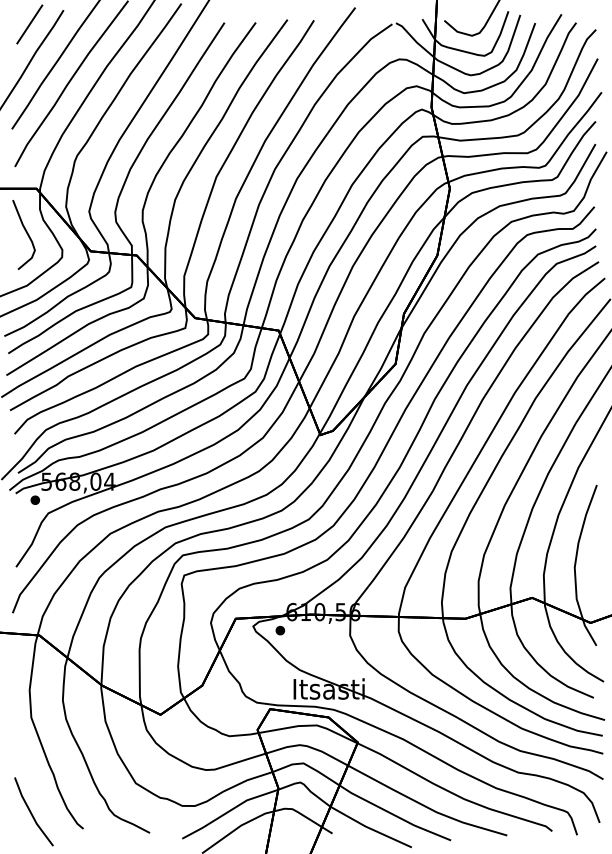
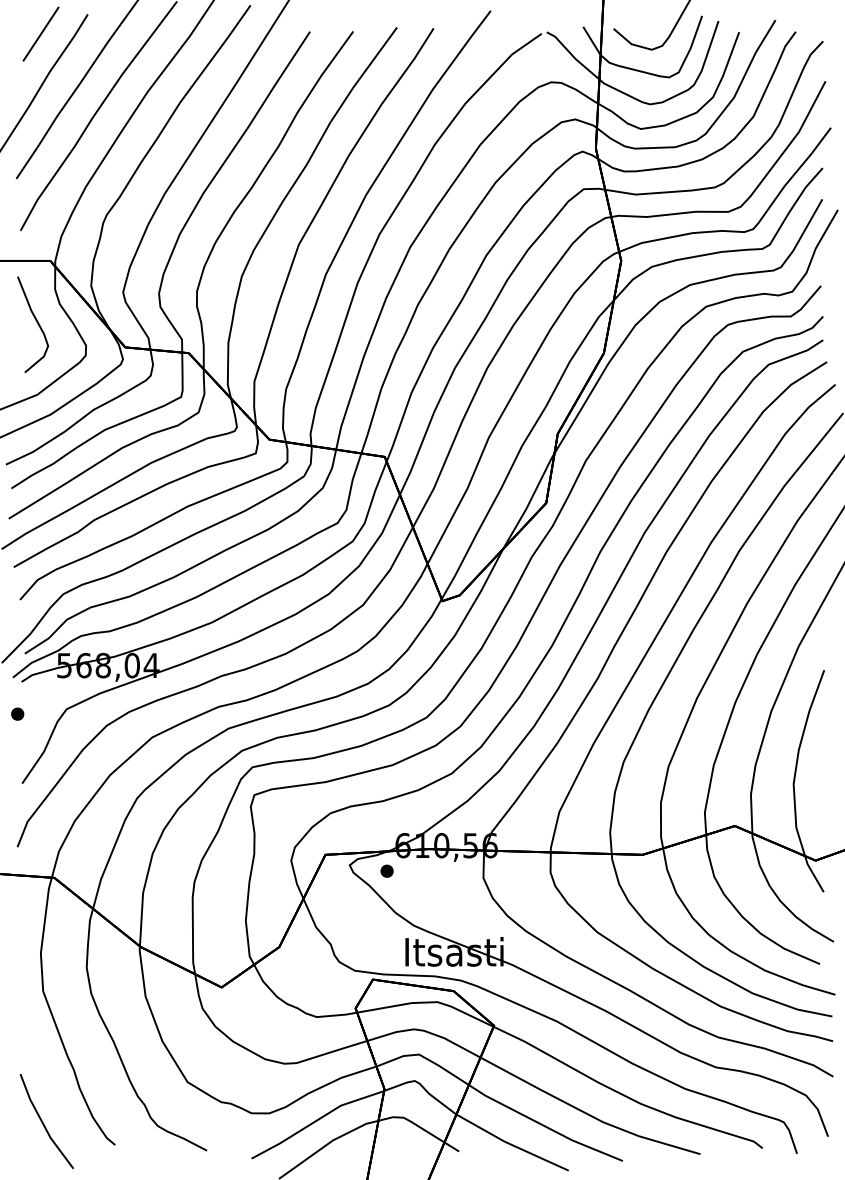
part: (35, 499) -> (17, 713), moved

